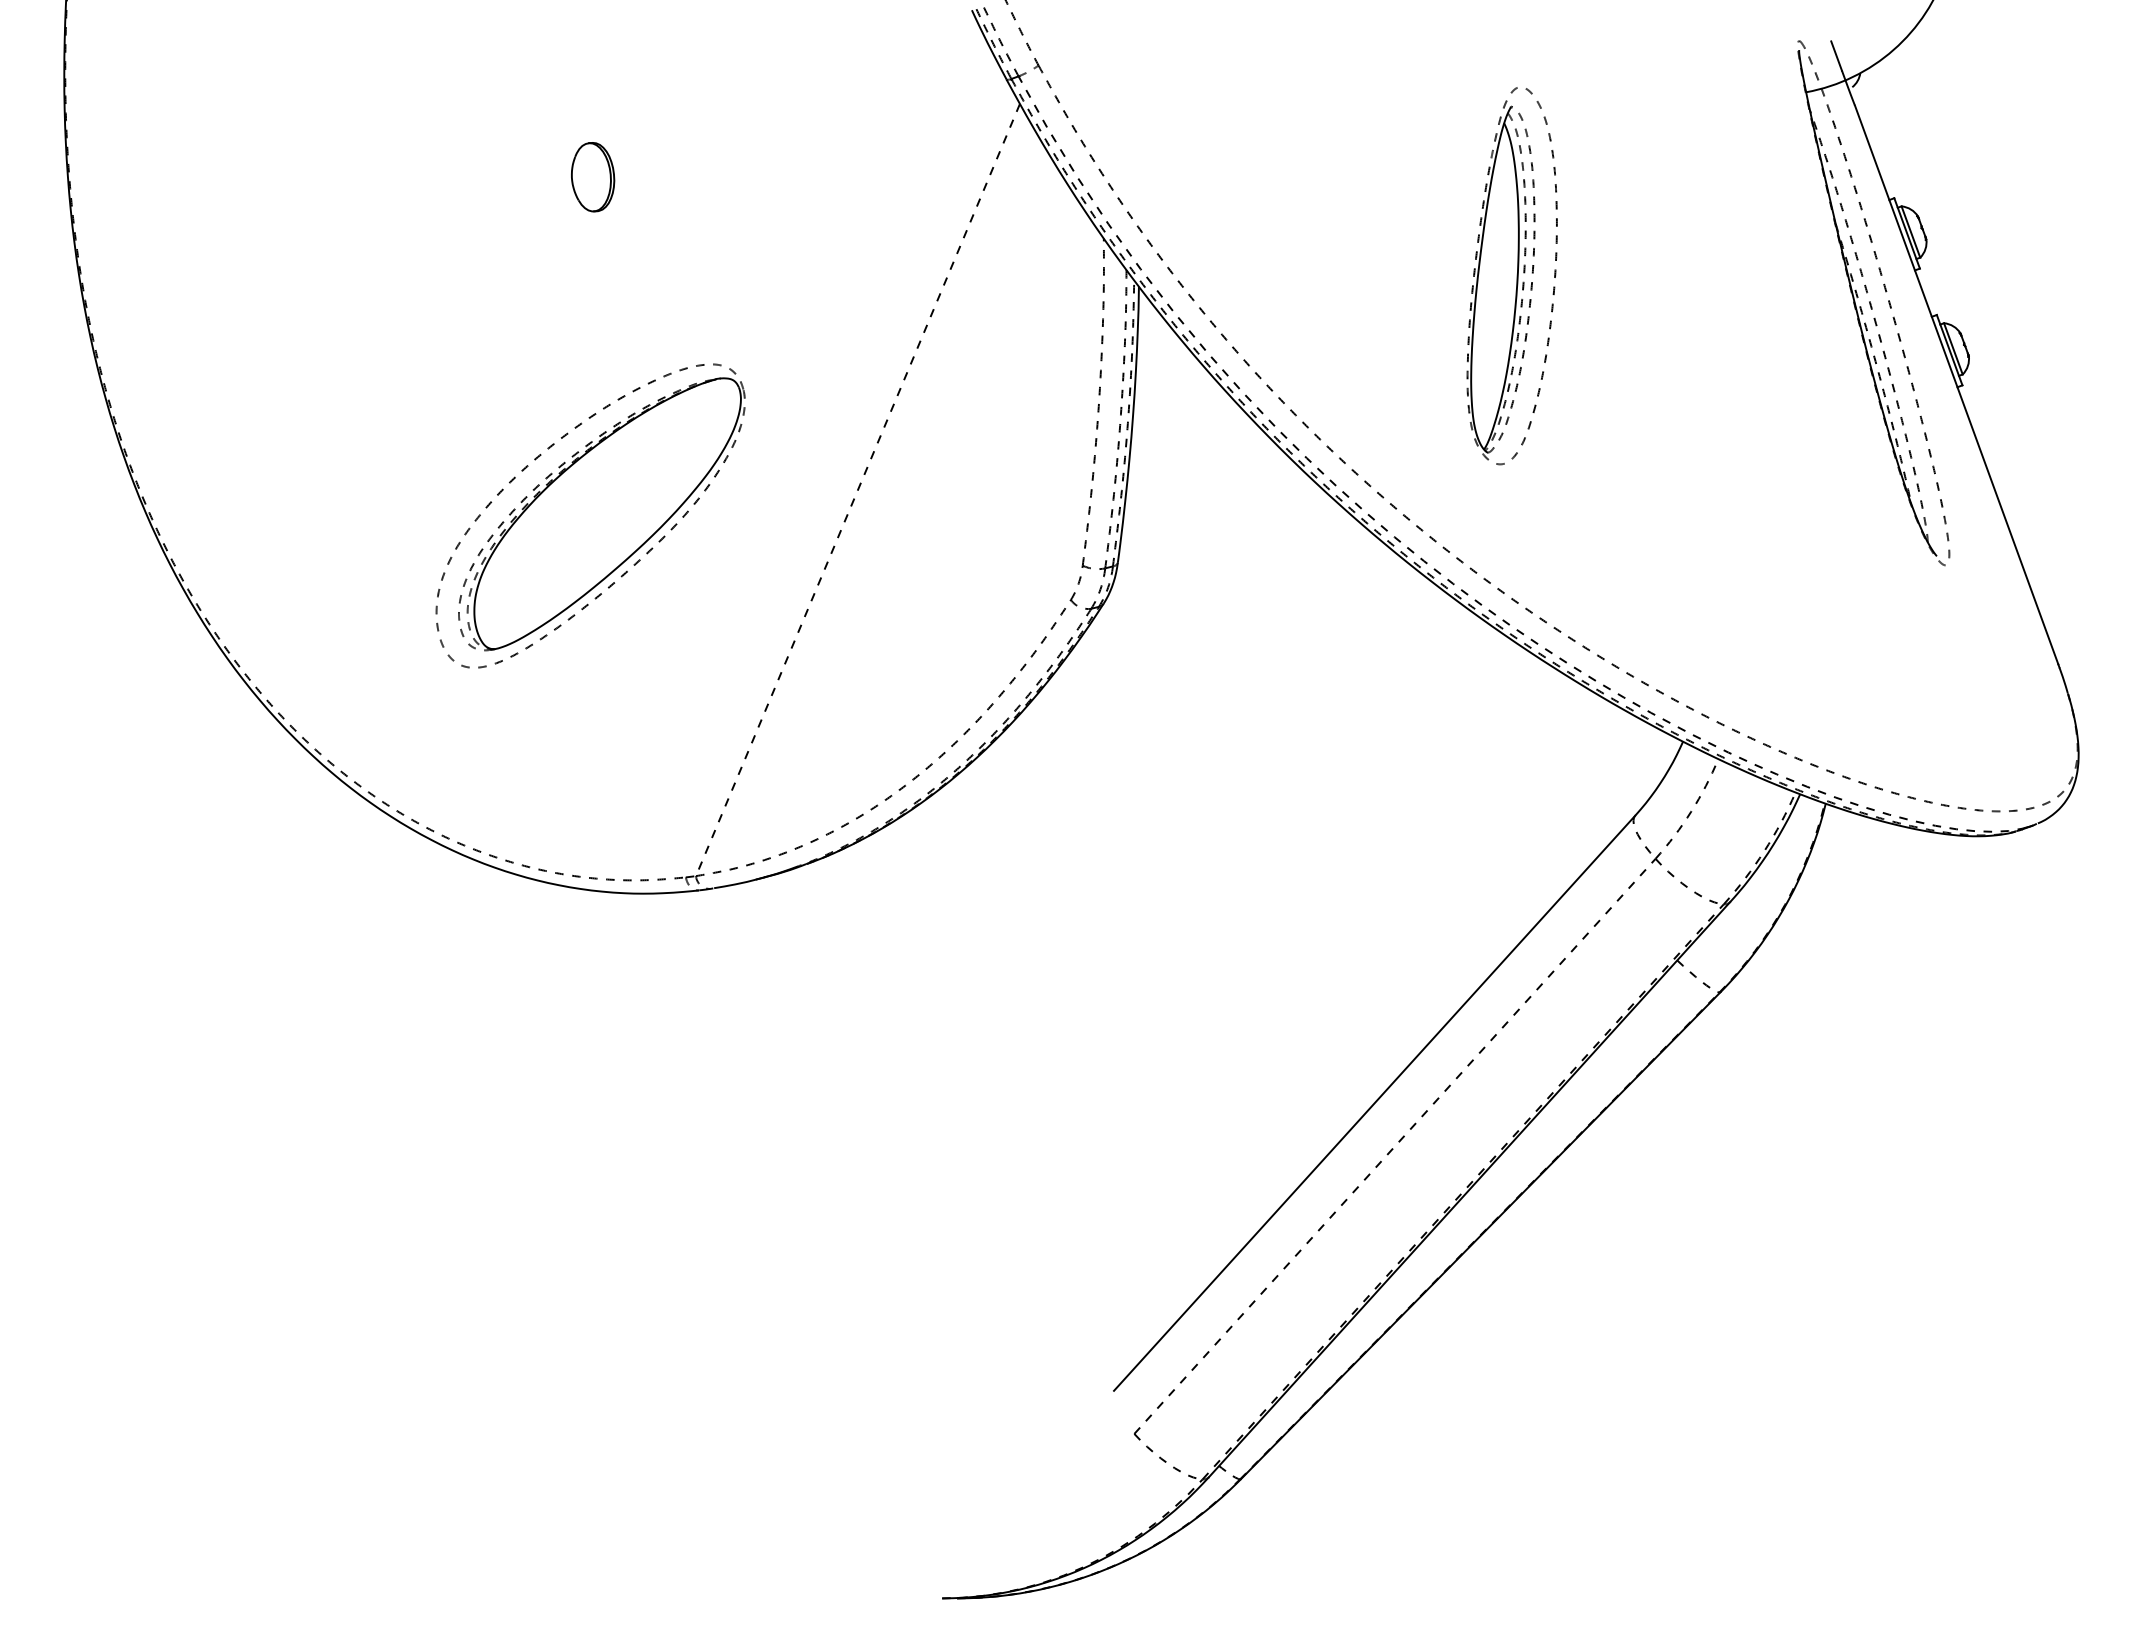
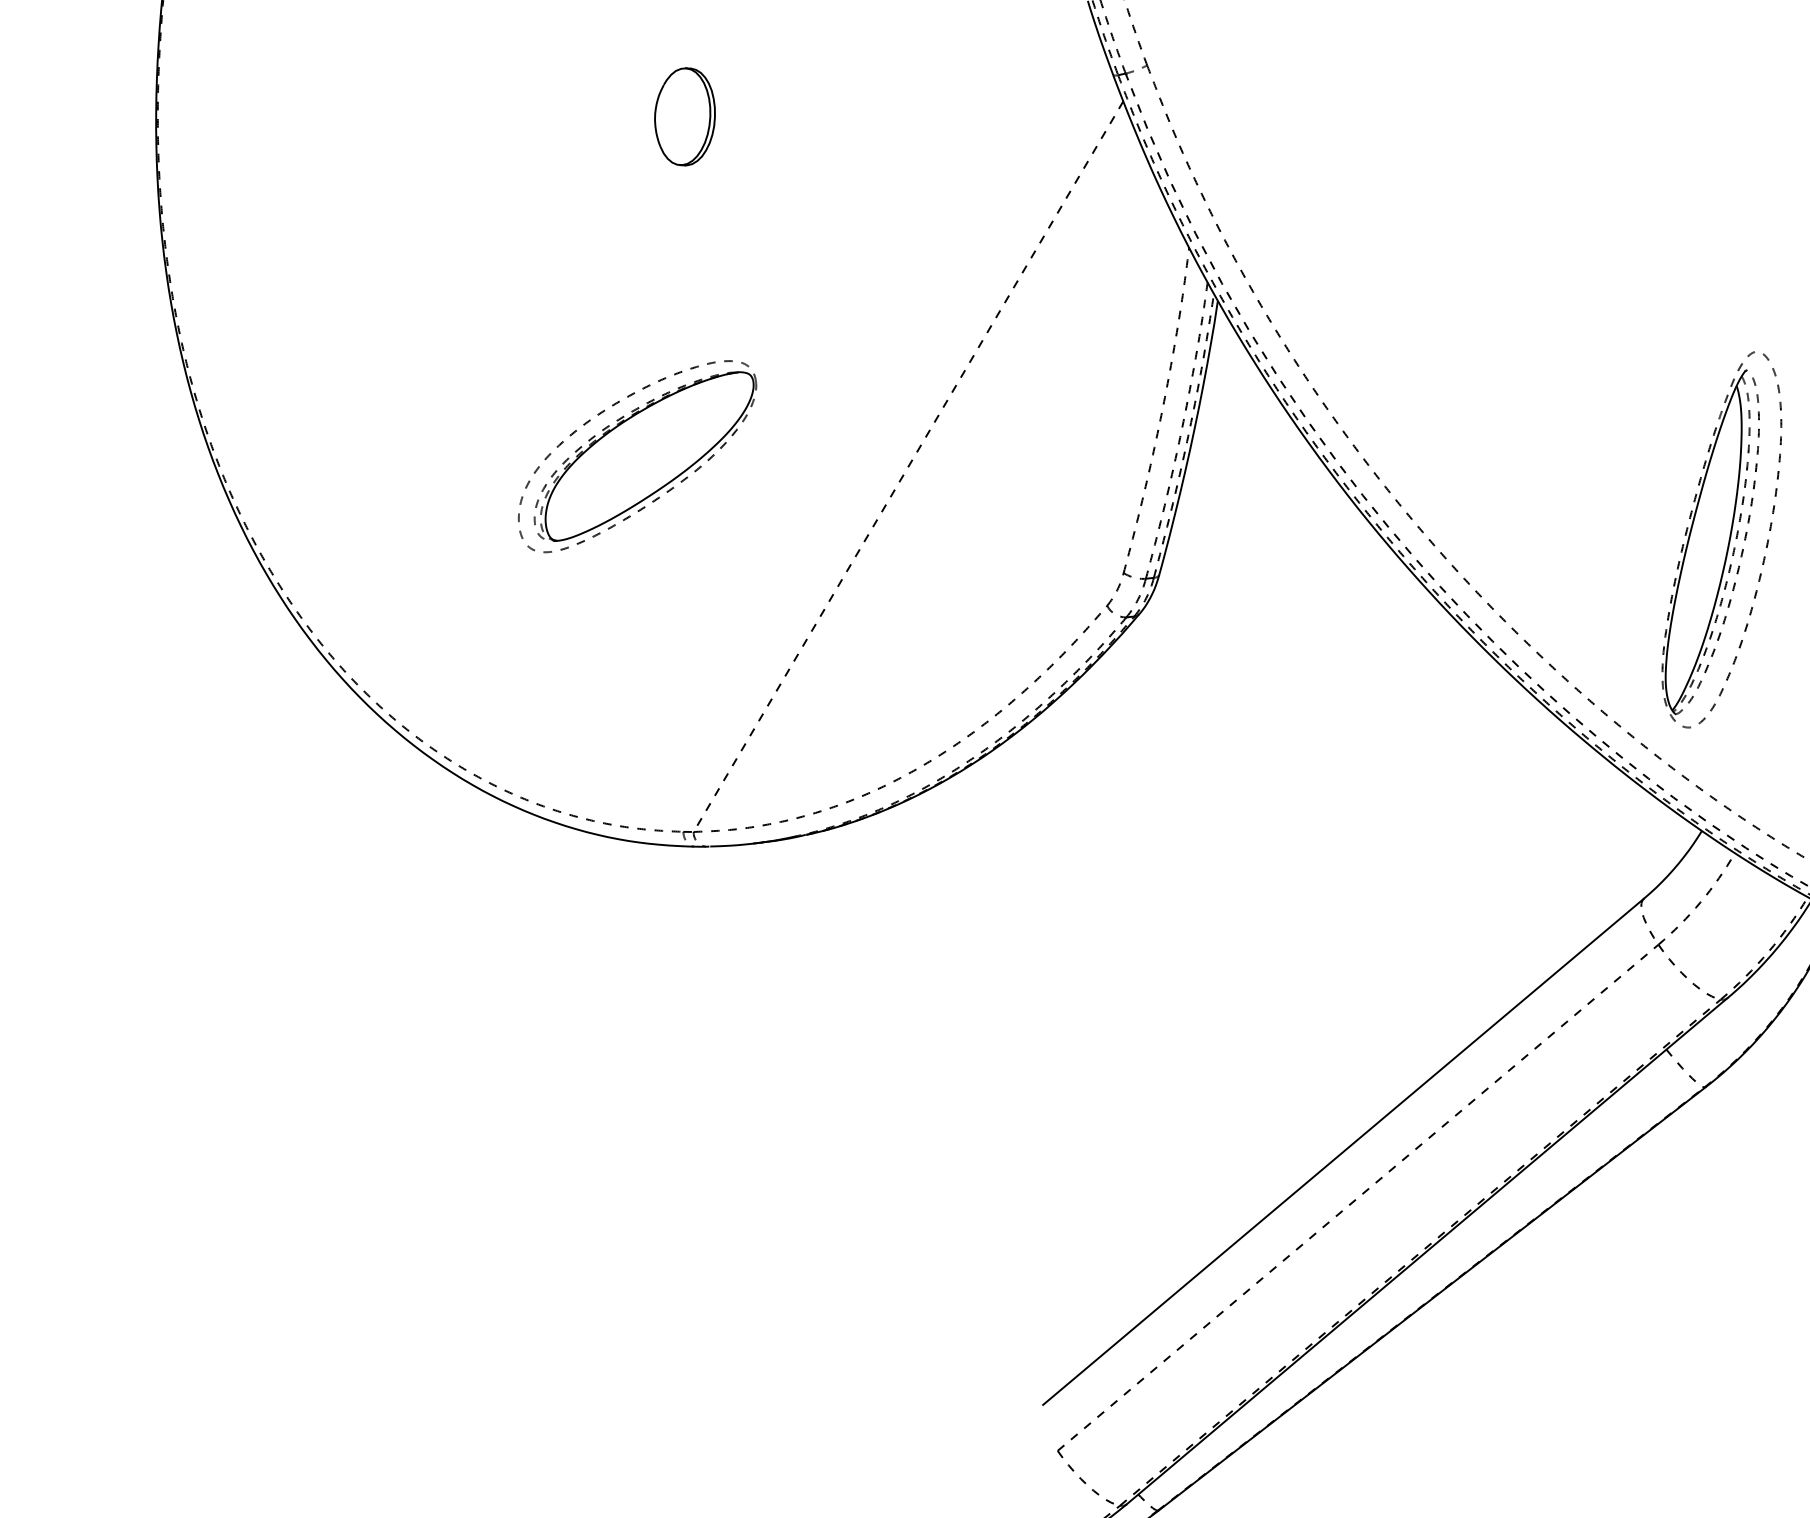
part: (593, 177) -> (685, 117), size x1.4
part: (1511, 276) -> (1723, 540), moved
part: (590, 515) -> (636, 455), size x0.7

